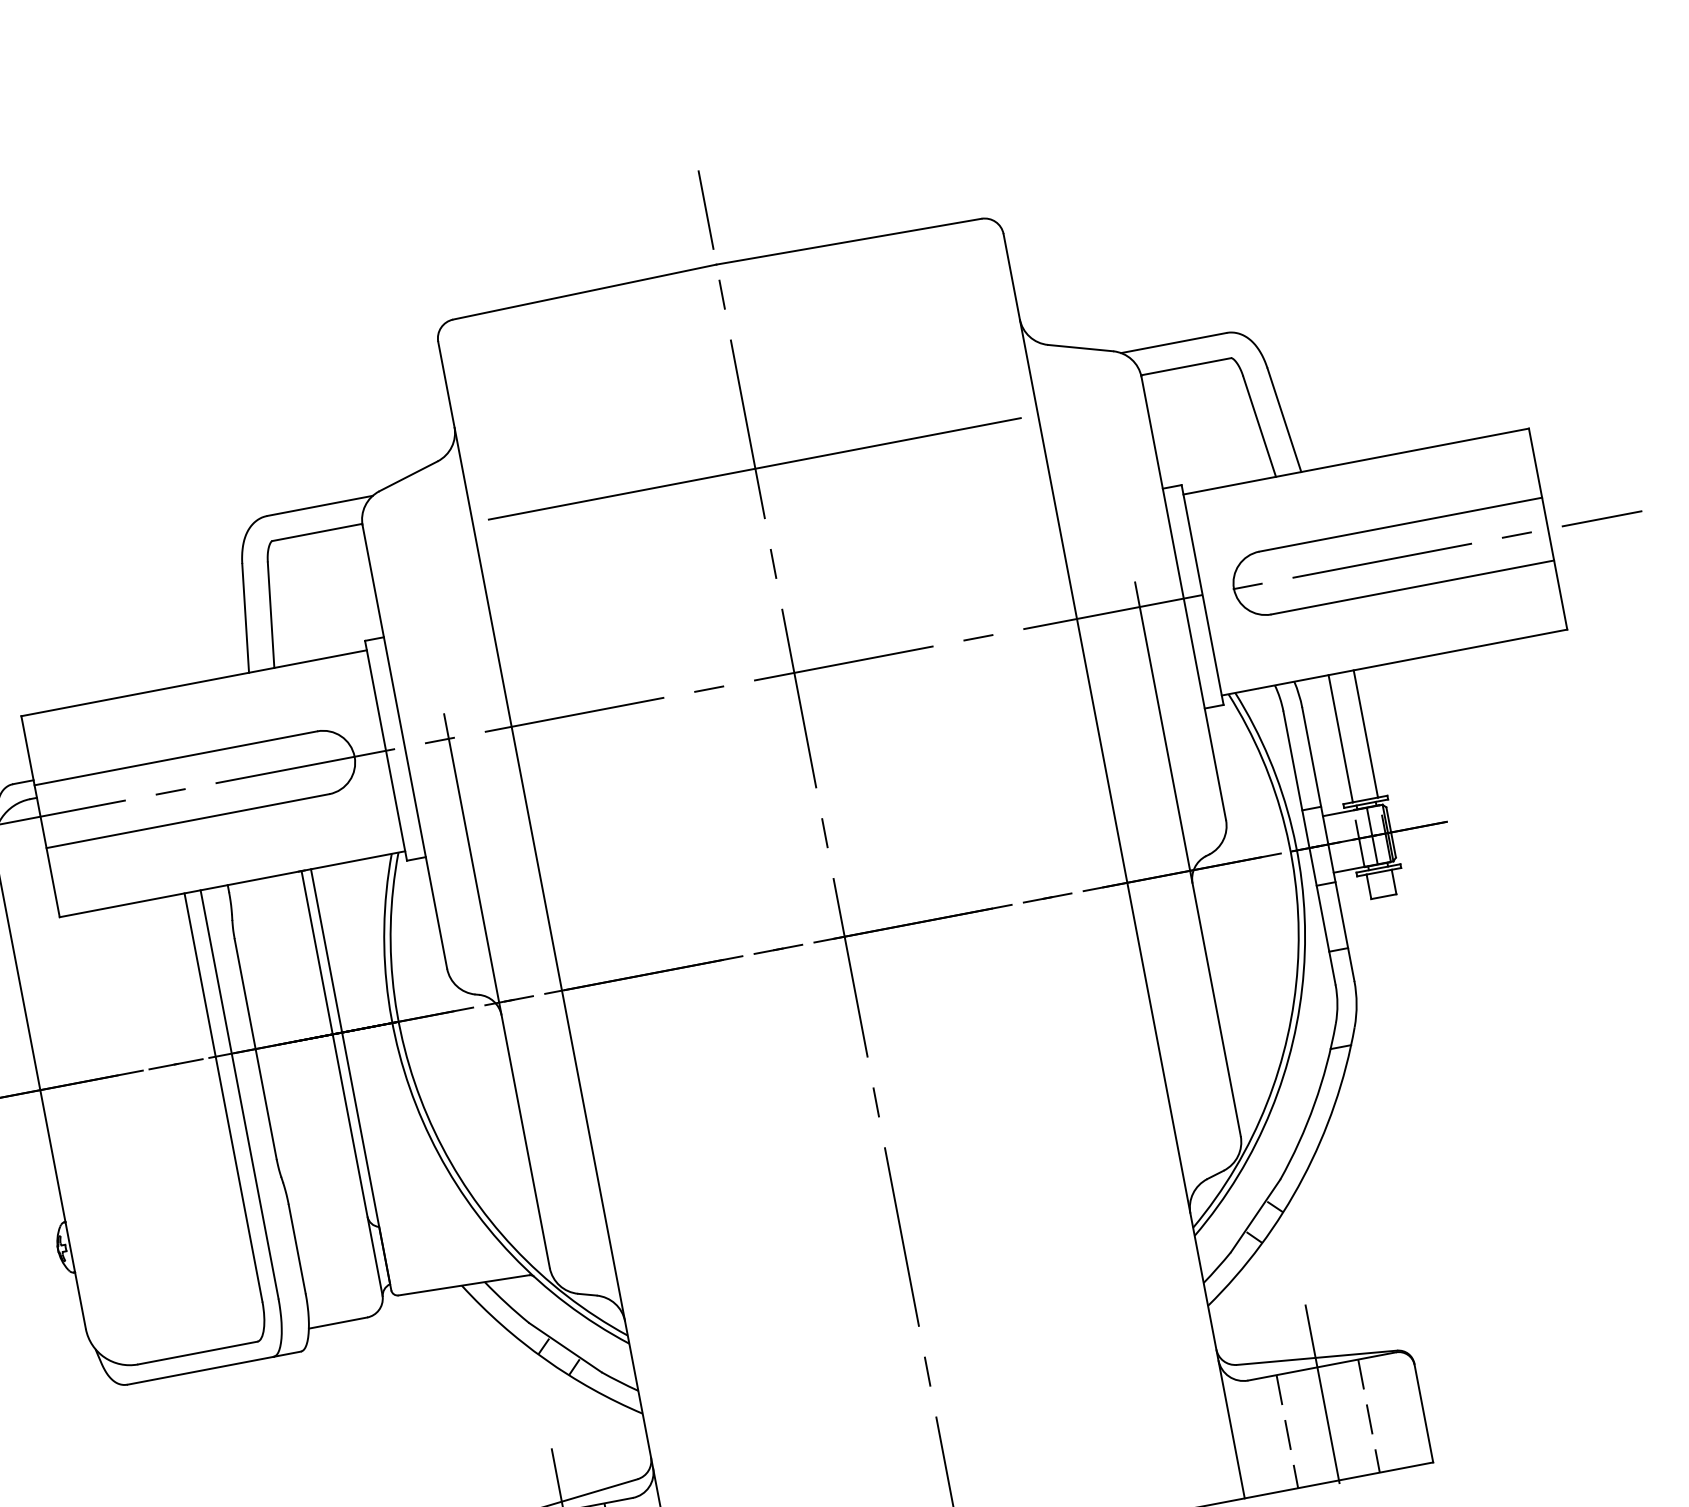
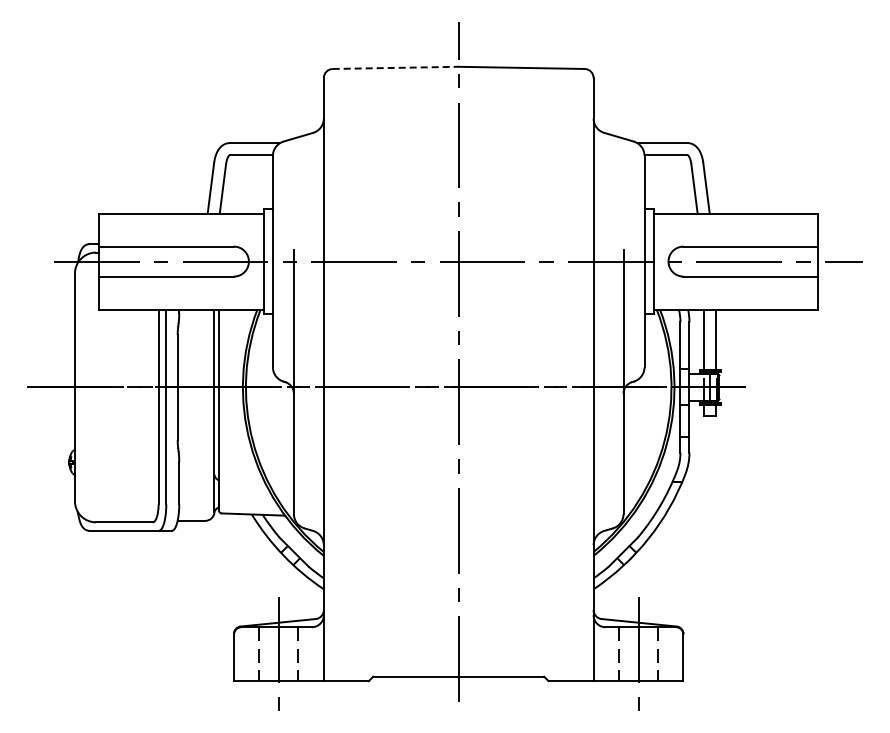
line: (586, 290) -> (396, 67), solid -> dashed
line: (755, 469) -> (458, 164), removed

